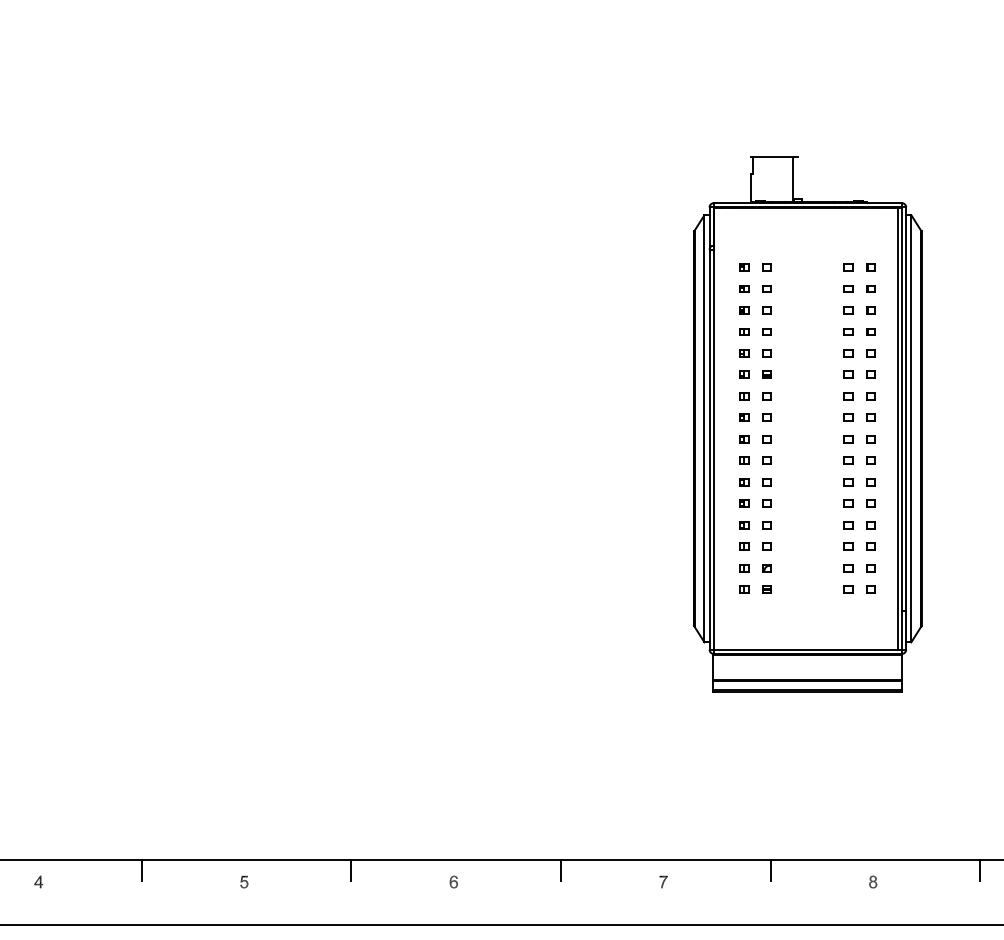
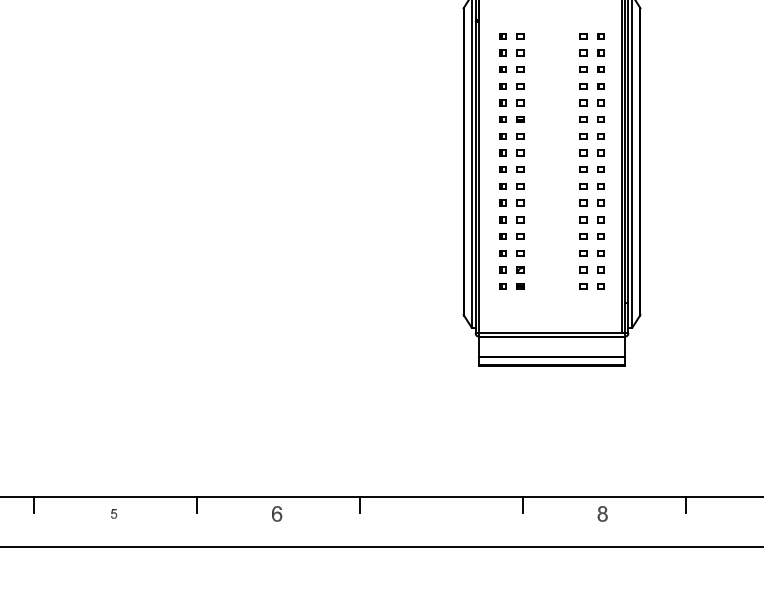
part: (453, 881) -> (276, 513), size x1.6
part: (663, 881) -> (439, 513), removed
part: (873, 881) -> (603, 513), size x1.6

